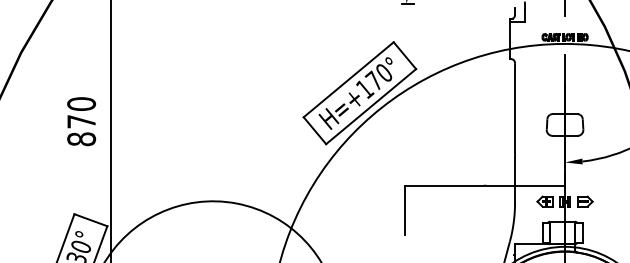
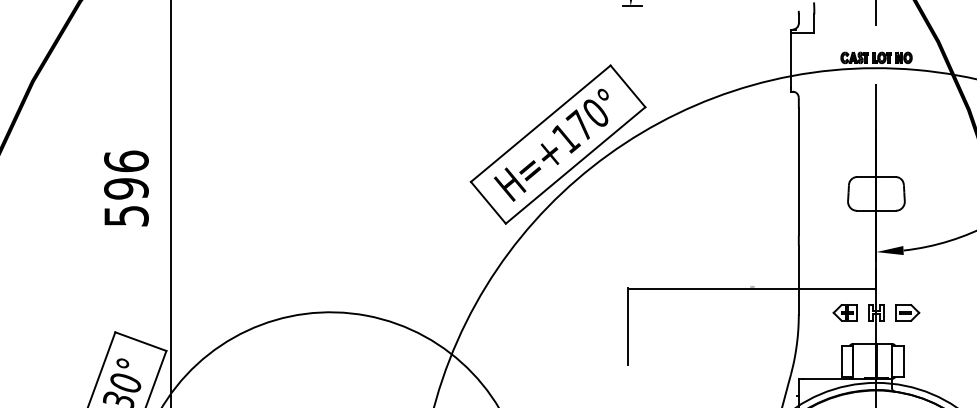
text: (81, 121) -> (126, 188), 870 -> 596

